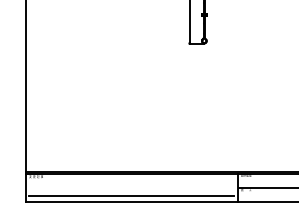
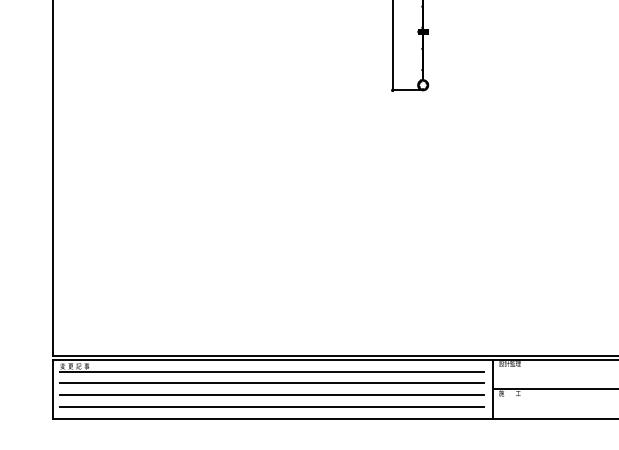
line: (130, 179) -> (270, 372), added
line: (130, 184) -> (270, 382), added
line: (130, 190) -> (270, 394), added

